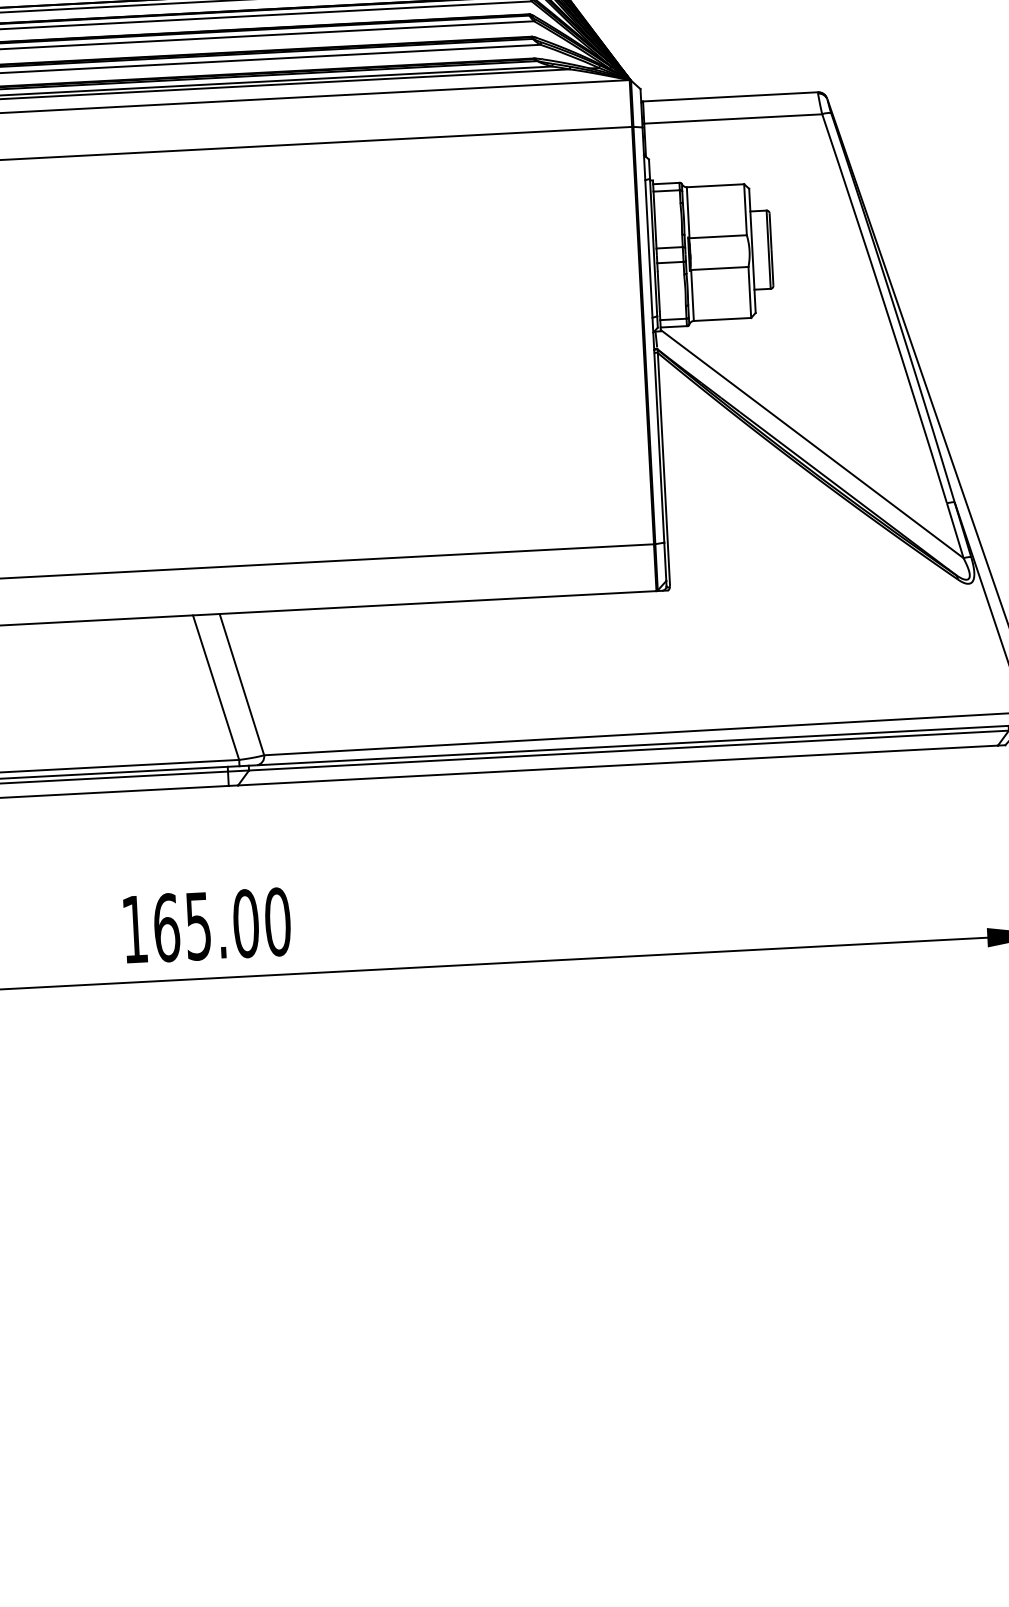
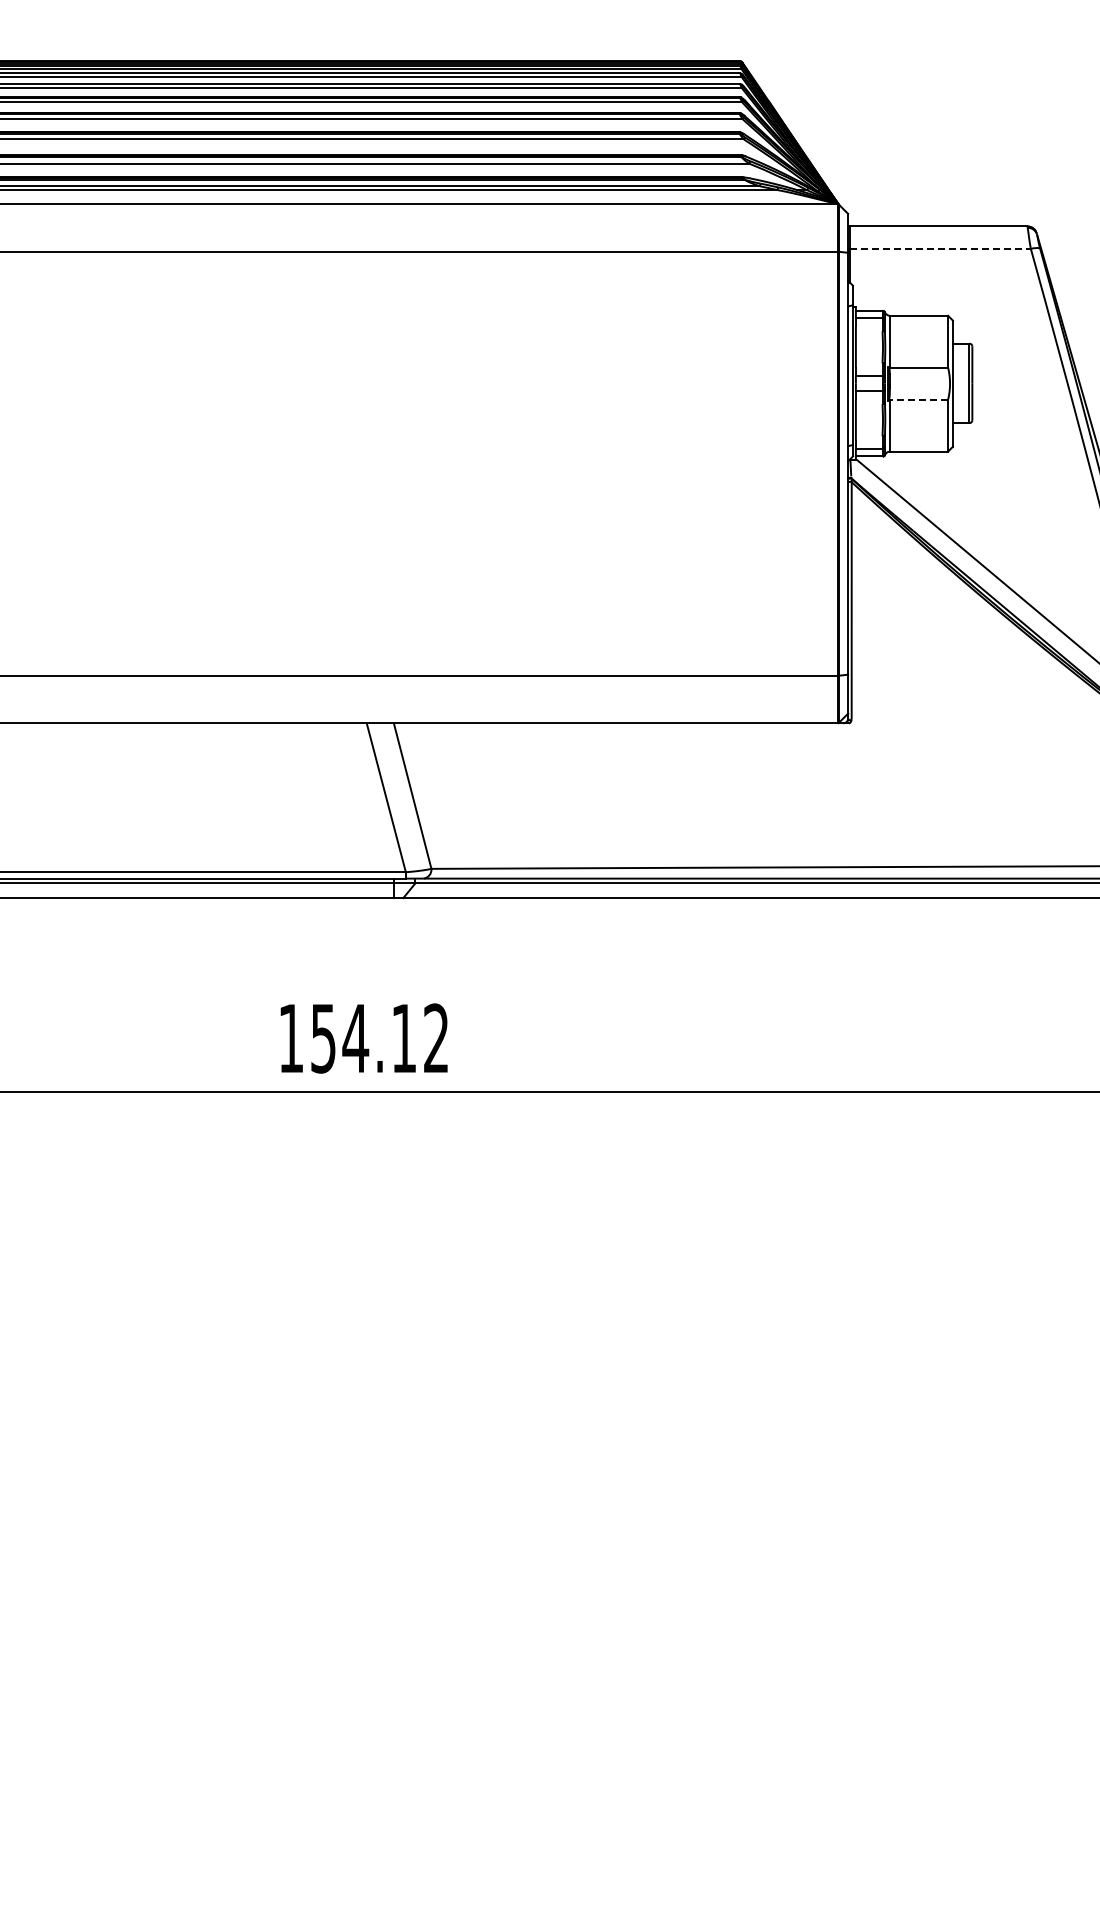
line: (733, 119) -> (940, 249), solid -> dashed
line: (719, 268) -> (918, 399), solid -> dashed
text: (222, 924) -> (380, 1038), 165.00 -> 154.12

